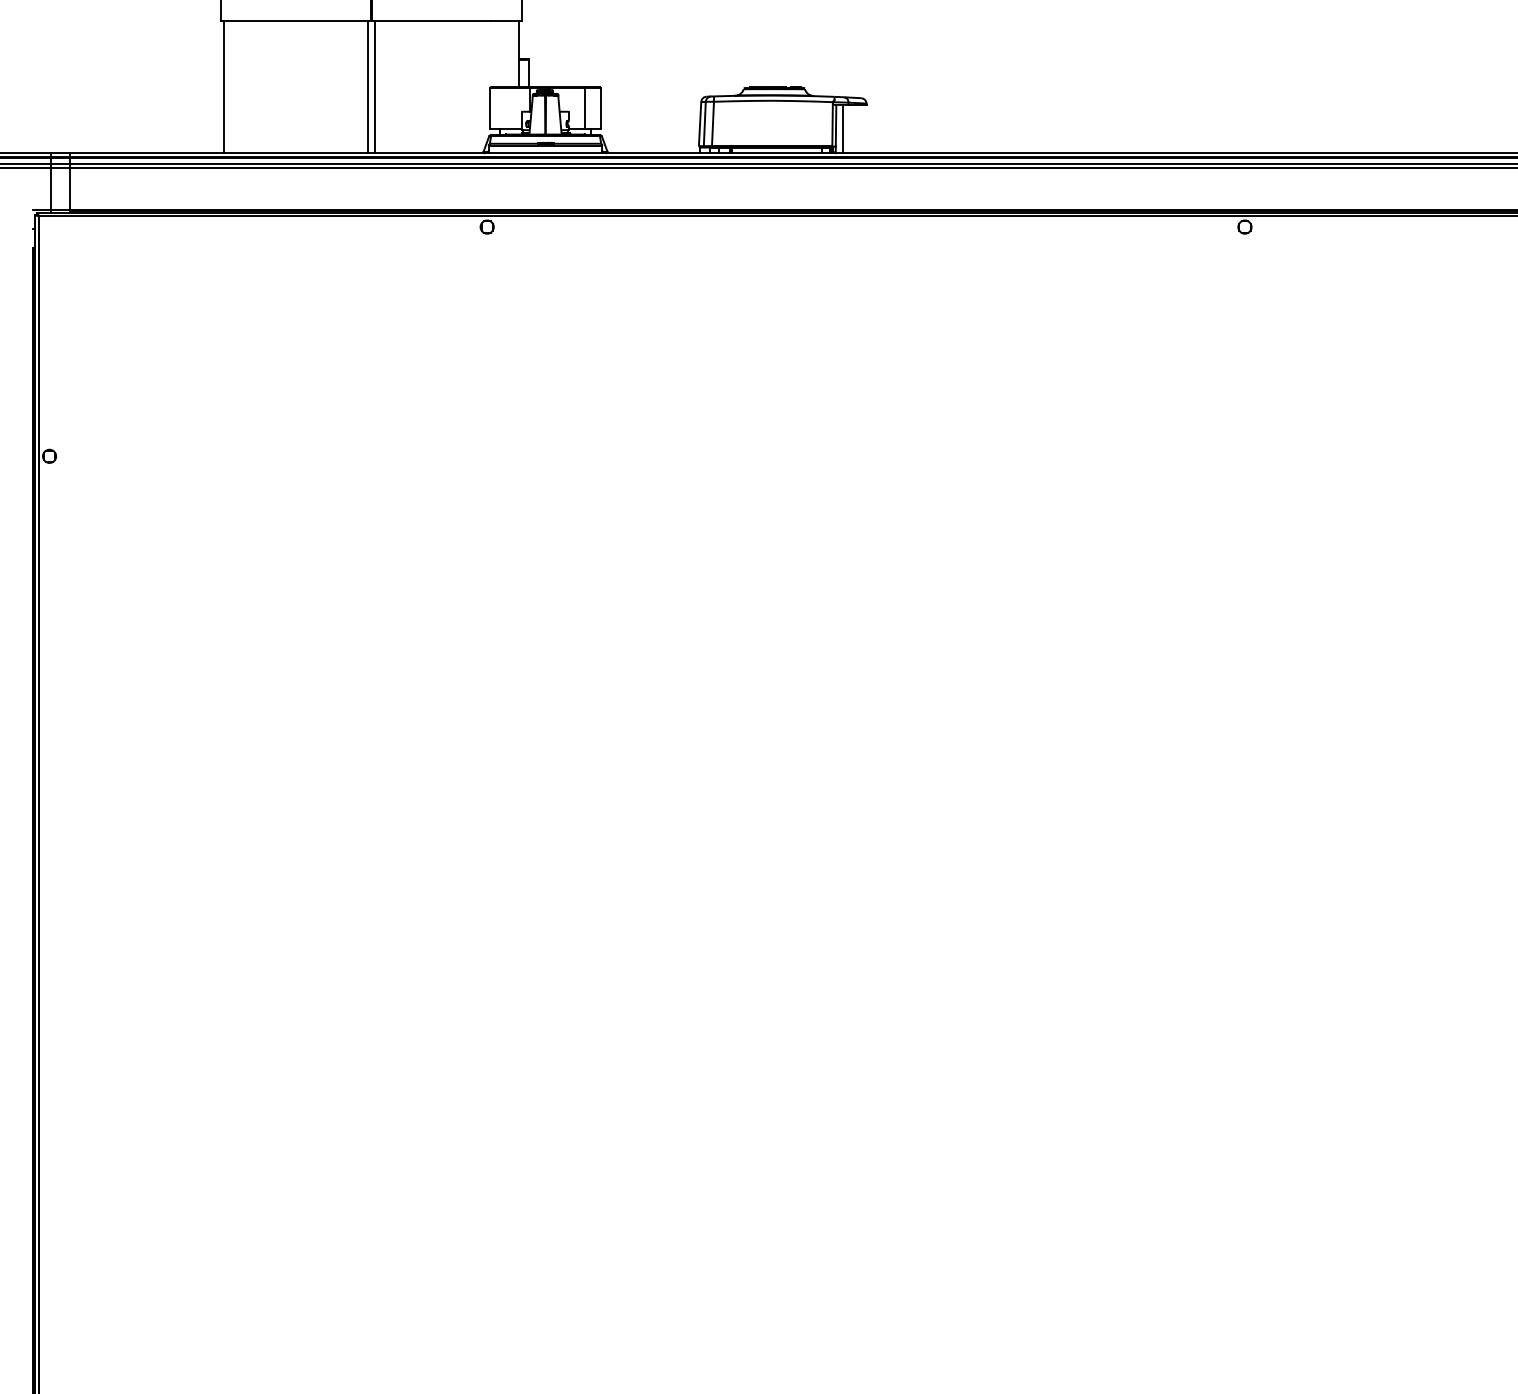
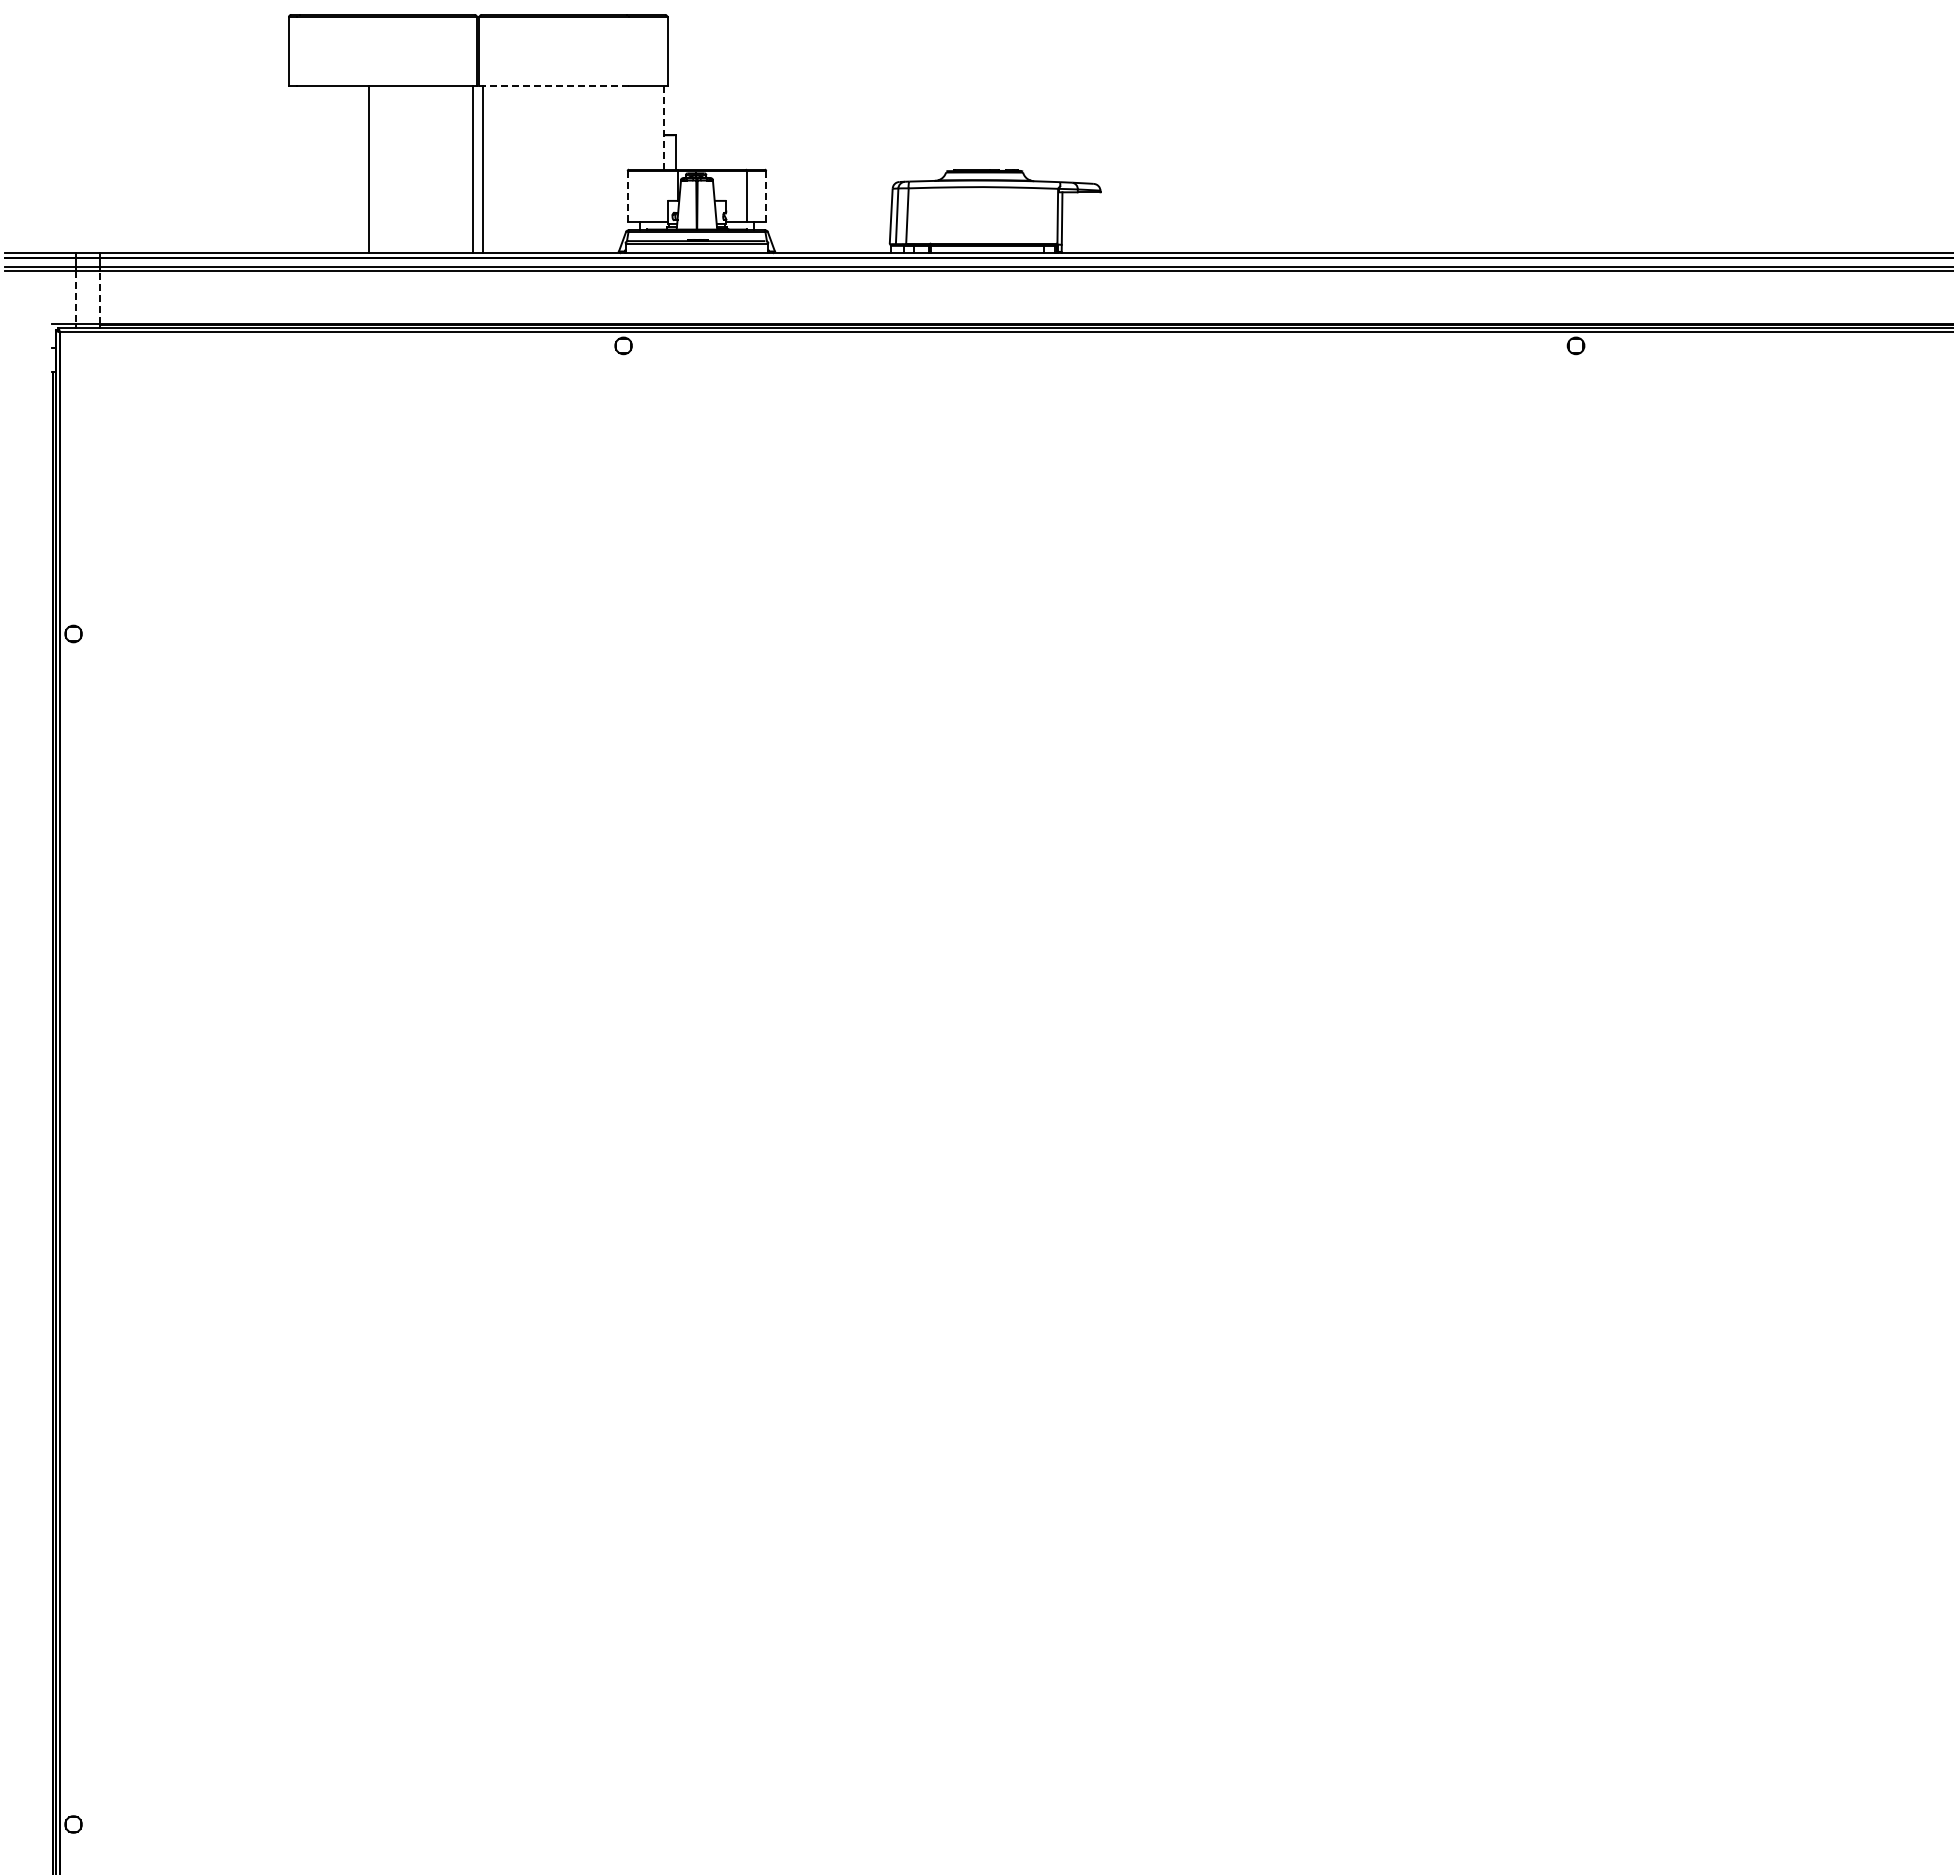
line: (432, 20) -> (554, 86), solid -> dashed
line: (518, 54) -> (663, 128), solid -> dashed
line: (223, 86) -> (369, 169), moved
line: (490, 108) -> (627, 196), solid -> dashed
line: (600, 108) -> (766, 196), solid -> dashed
line: (842, 128) -> (1070, 222), removed
line: (70, 188) -> (99, 297), solid -> dashed
line: (51, 189) -> (75, 298), solid -> dashed

